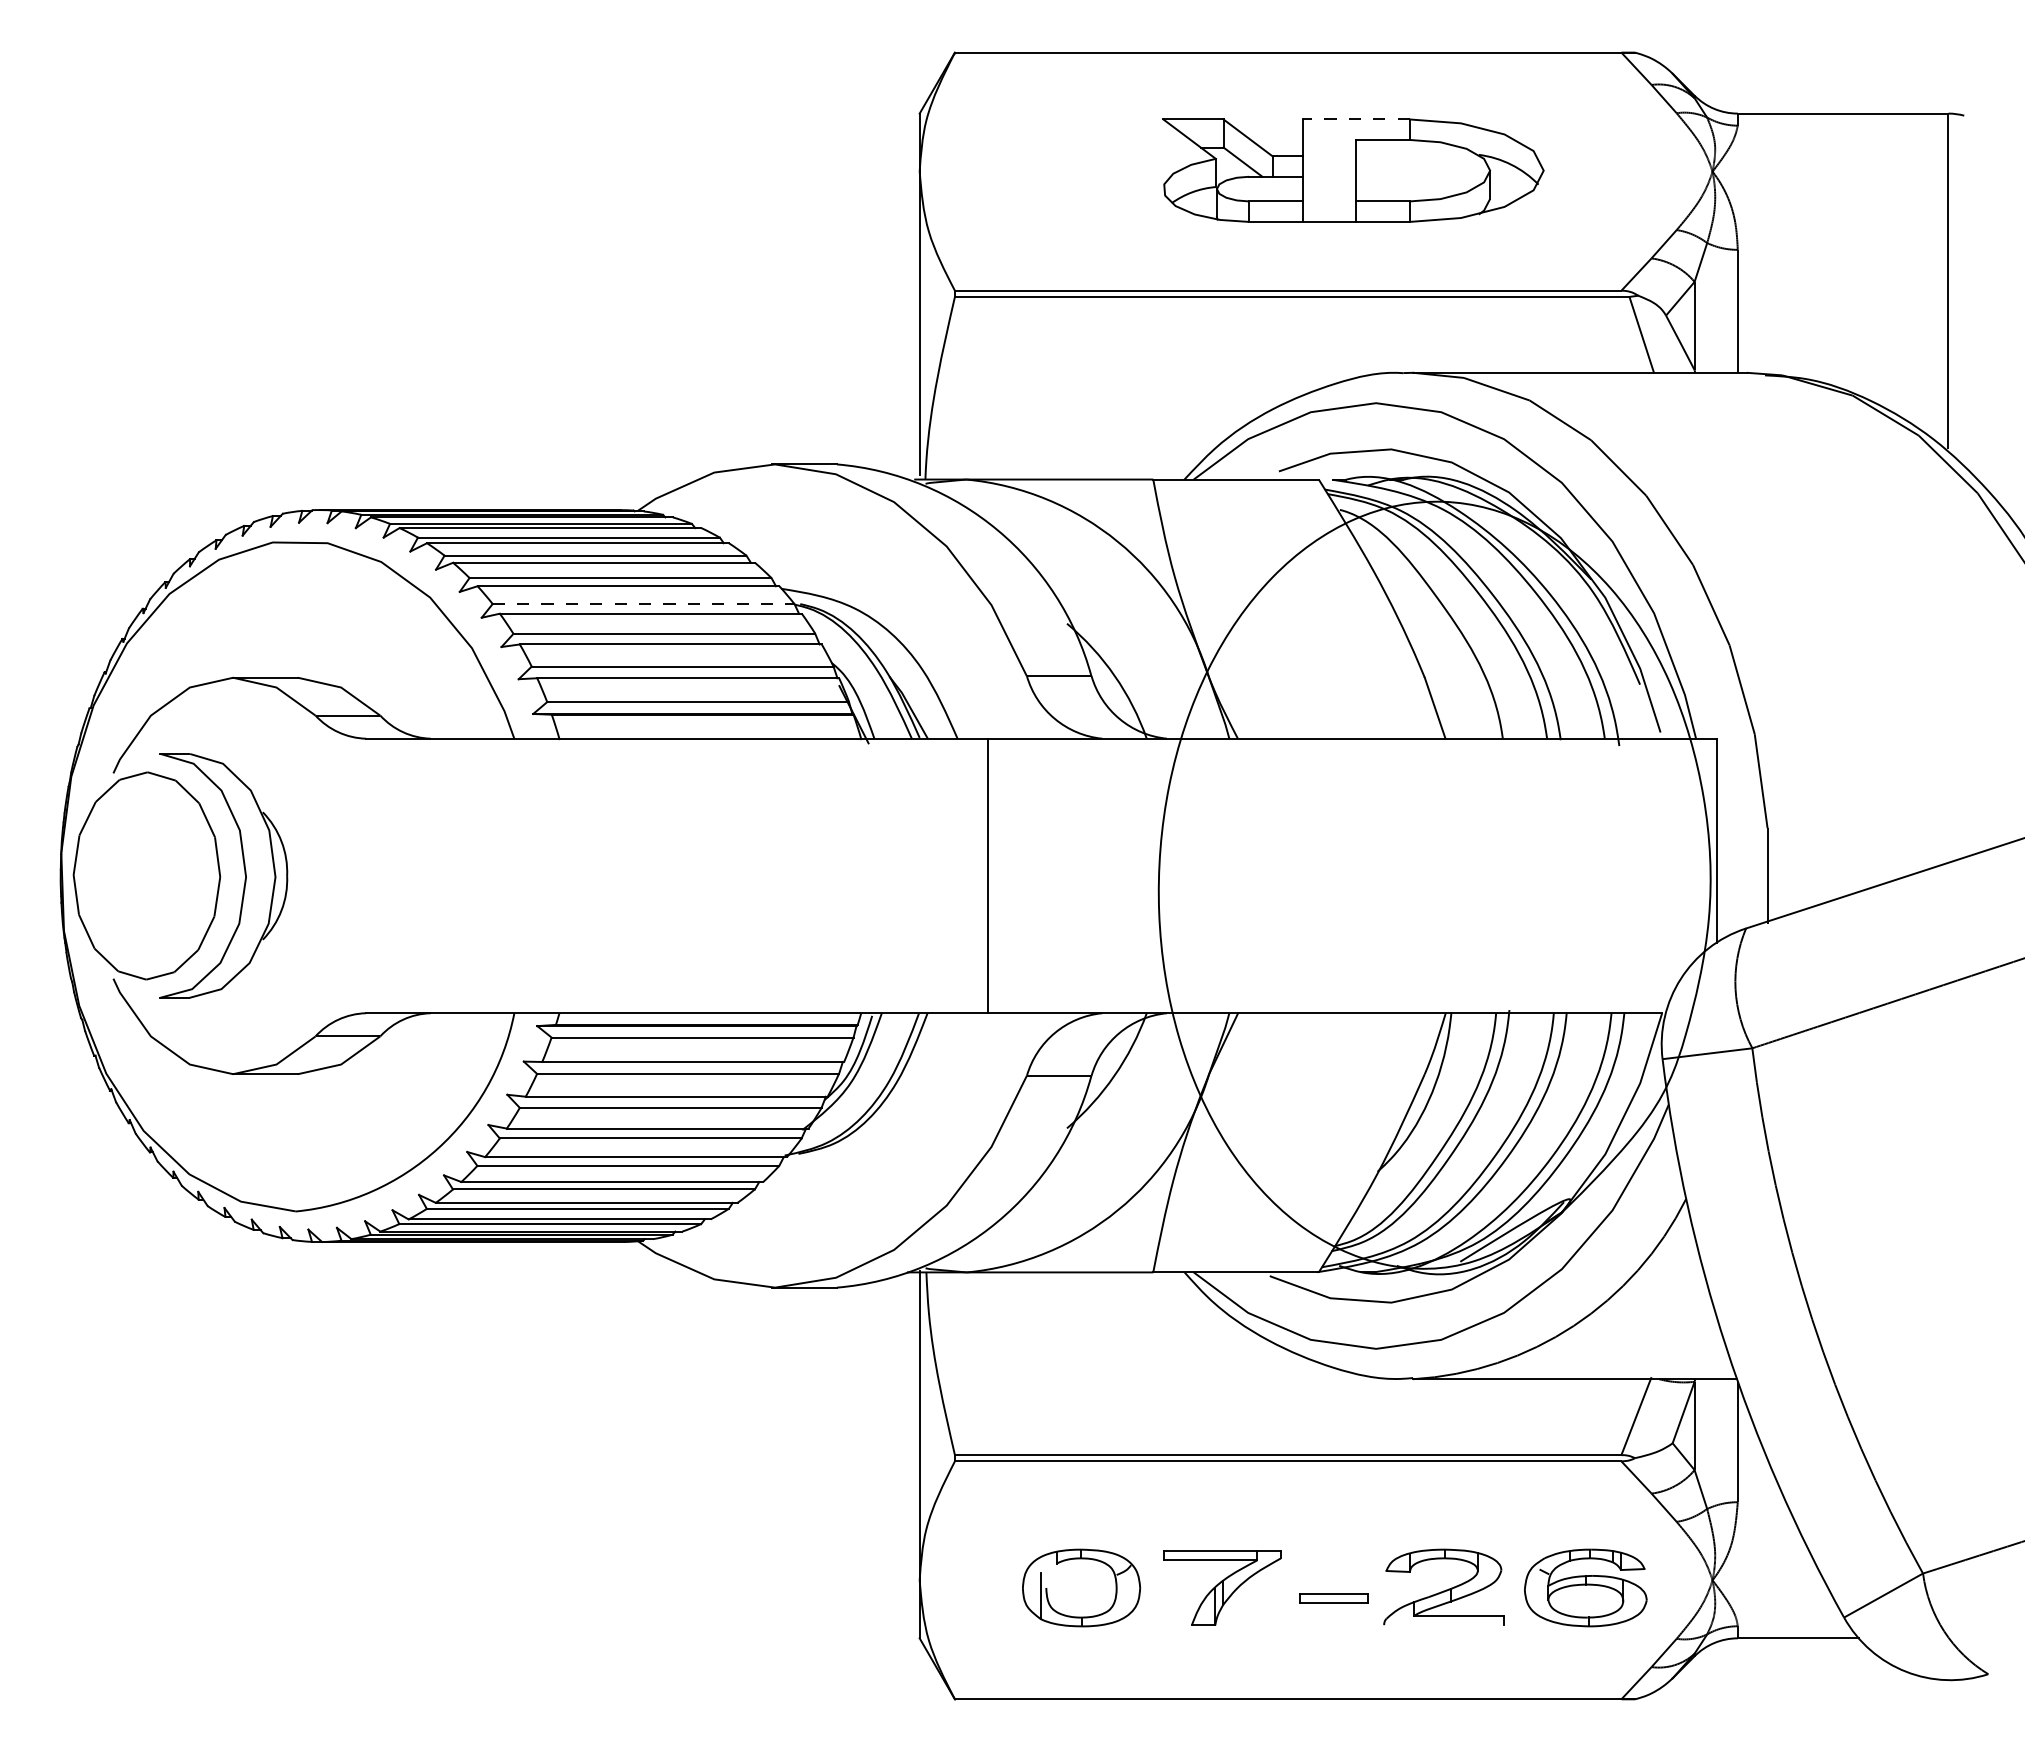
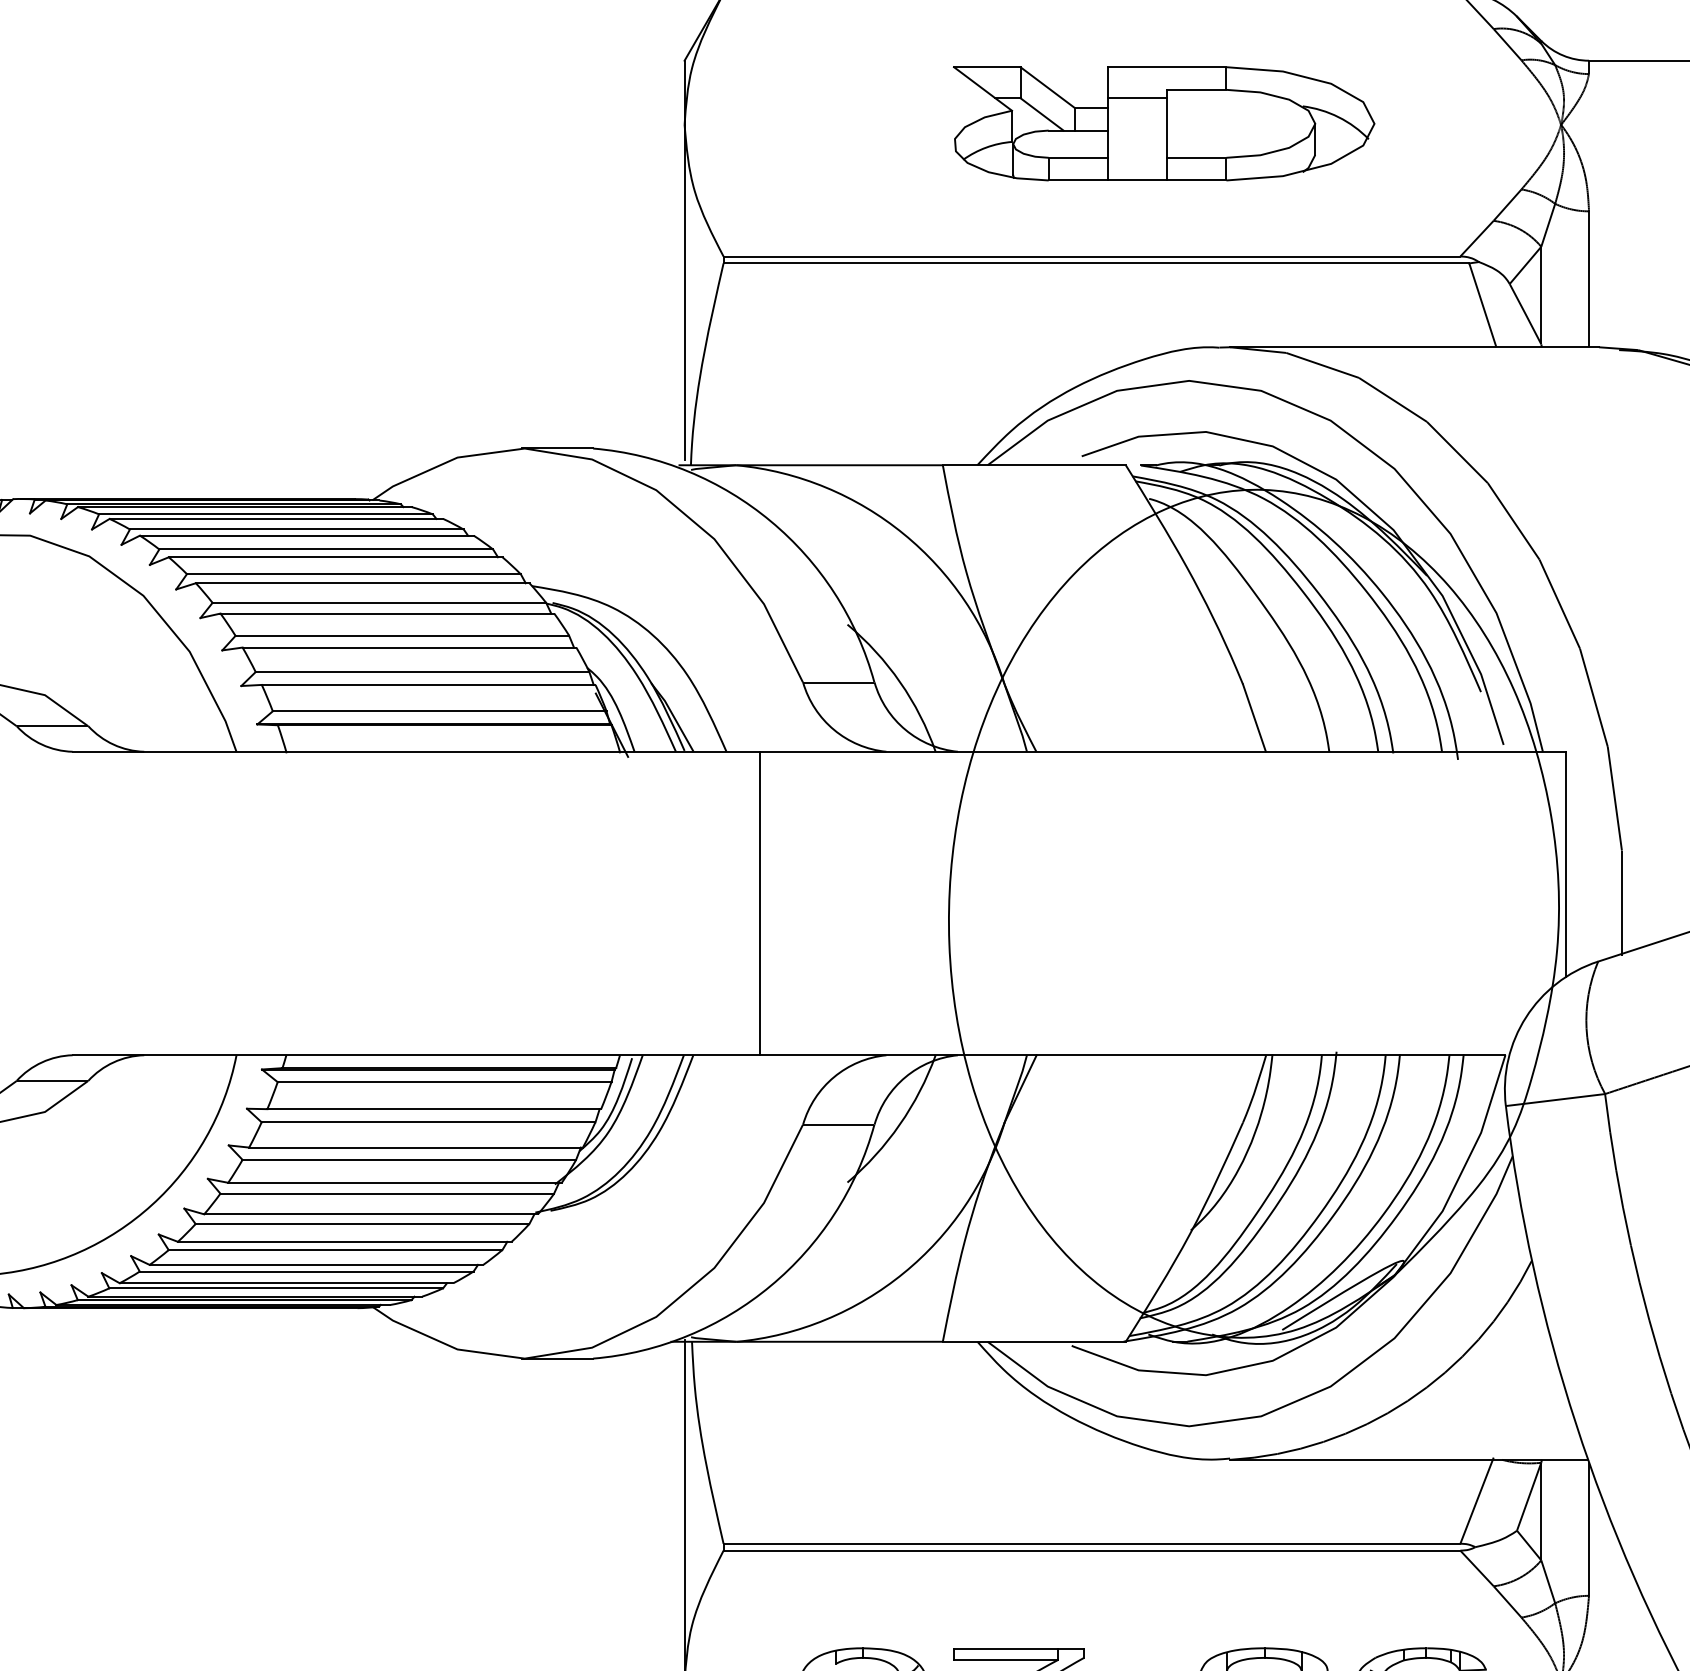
line: (1356, 119) -> (1167, 67), dashed -> solid
line: (1329, 147) -> (1137, 98), added
line: (643, 604) -> (379, 603), dashed -> solid

